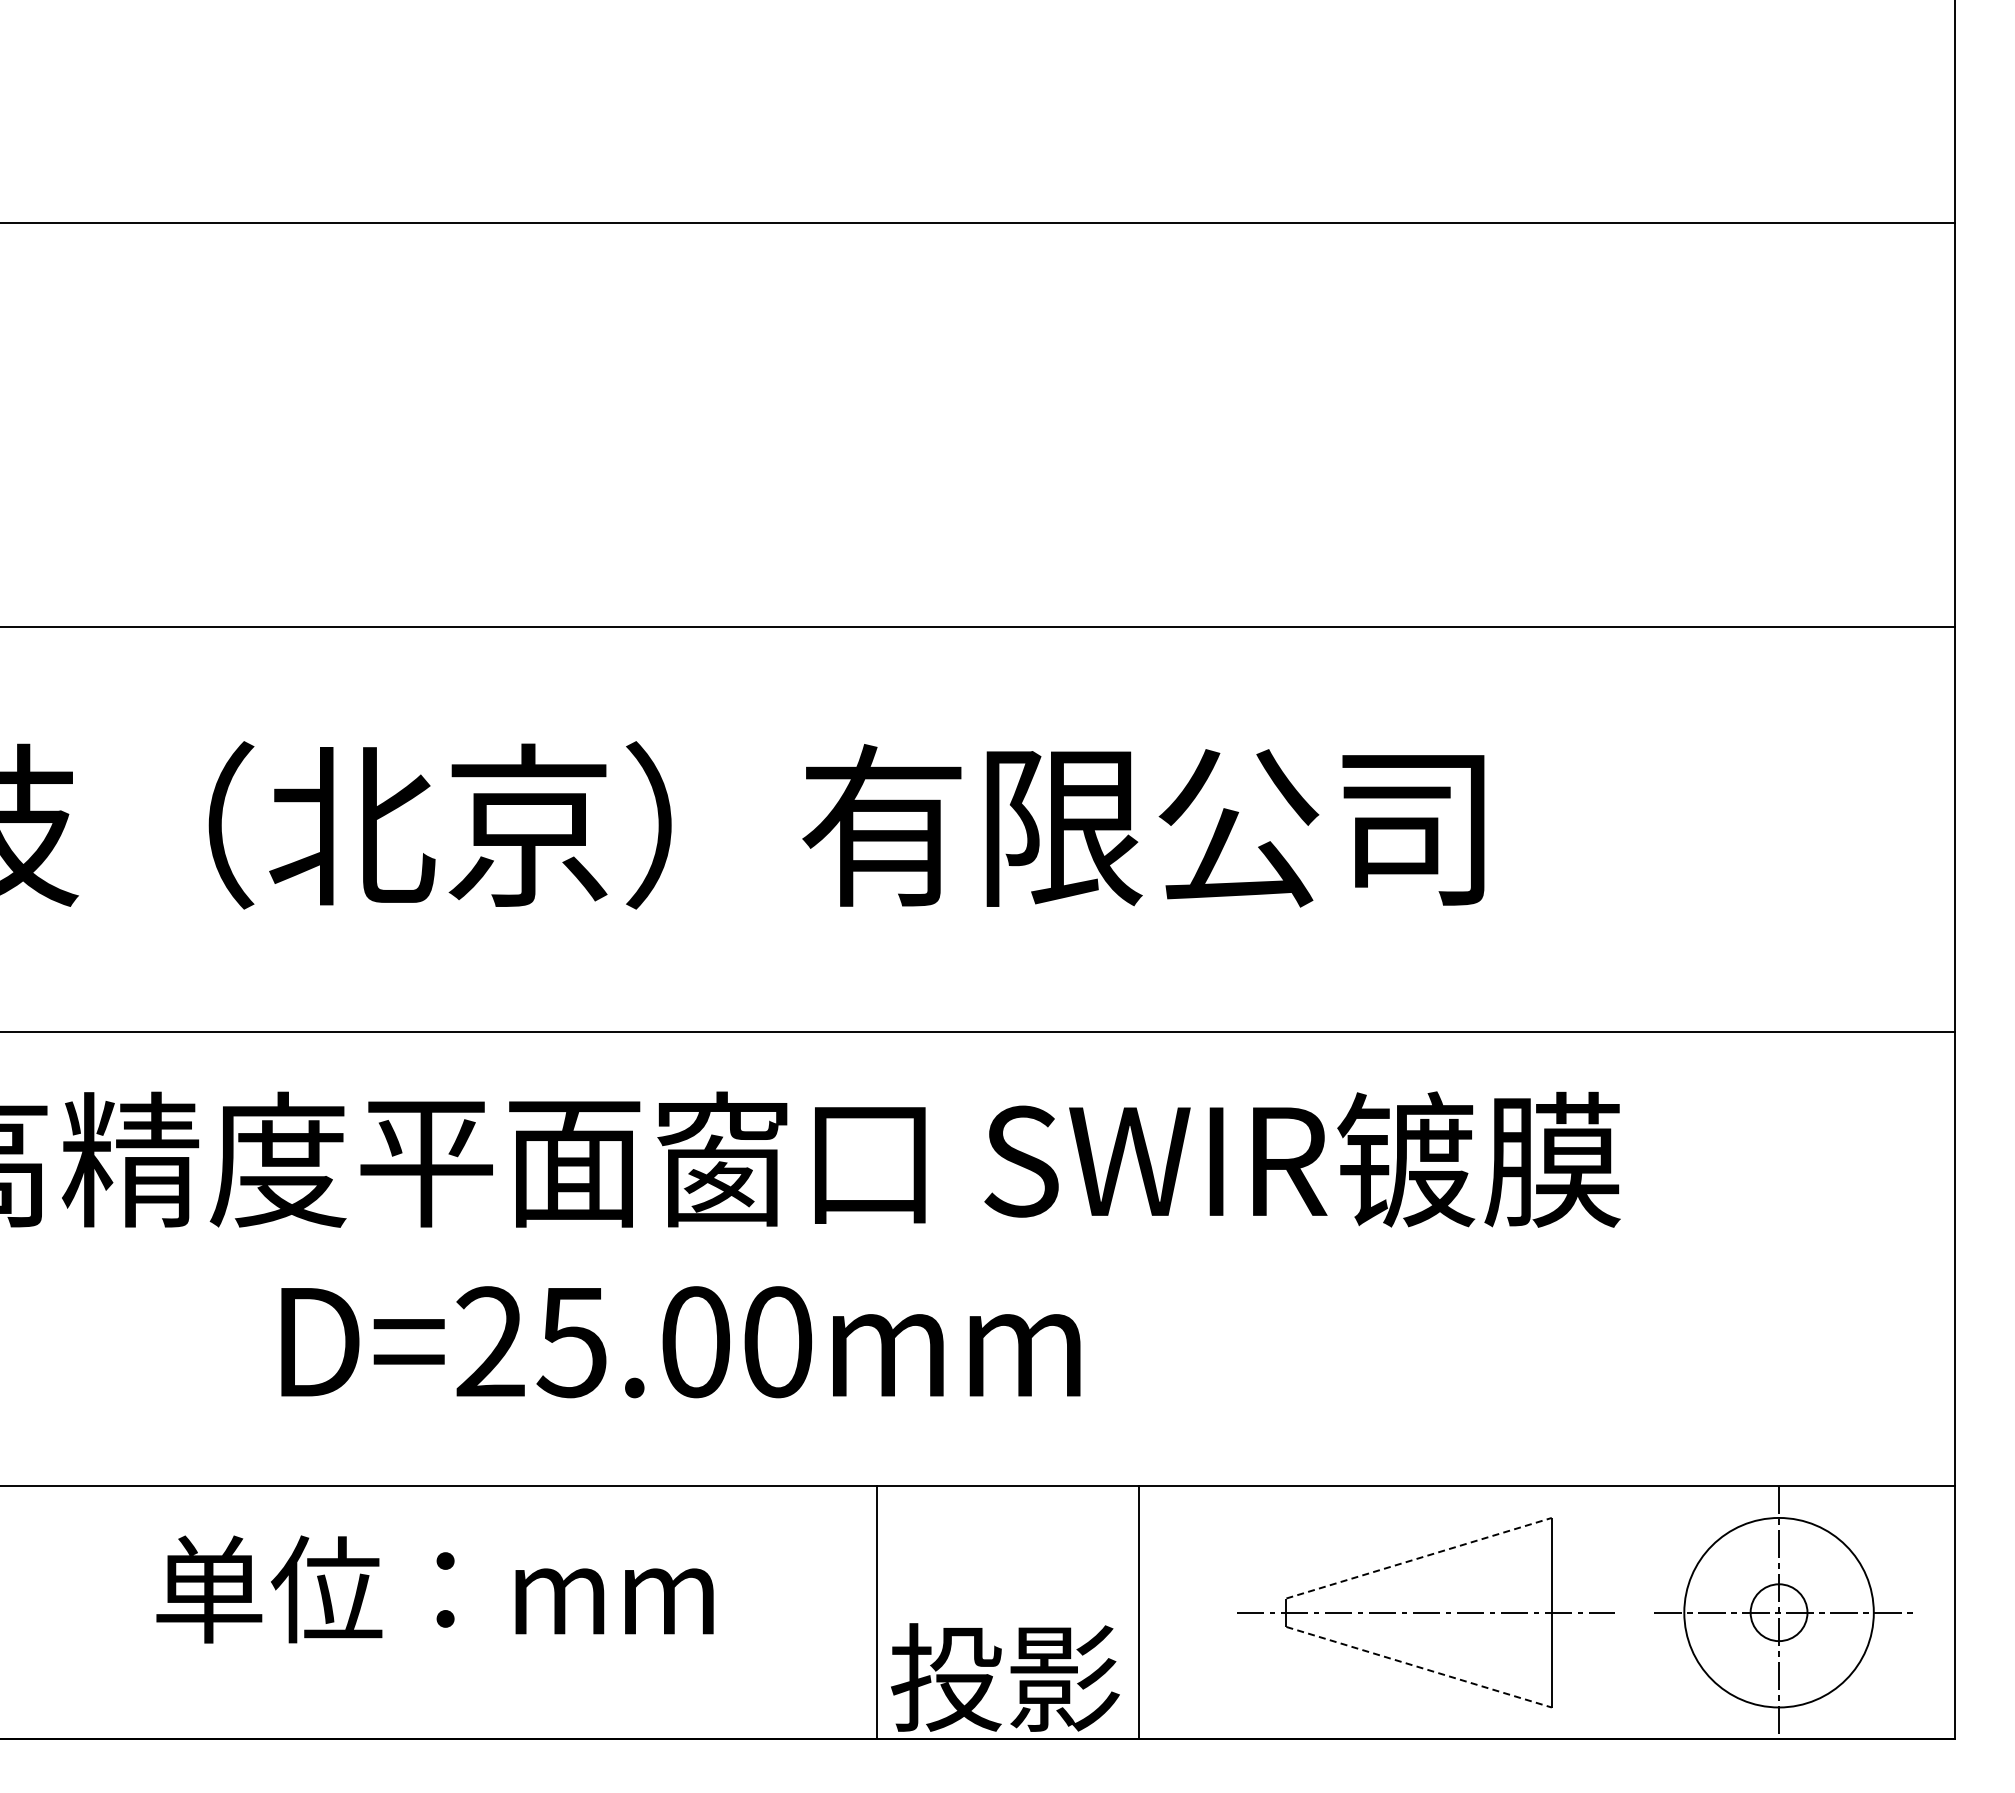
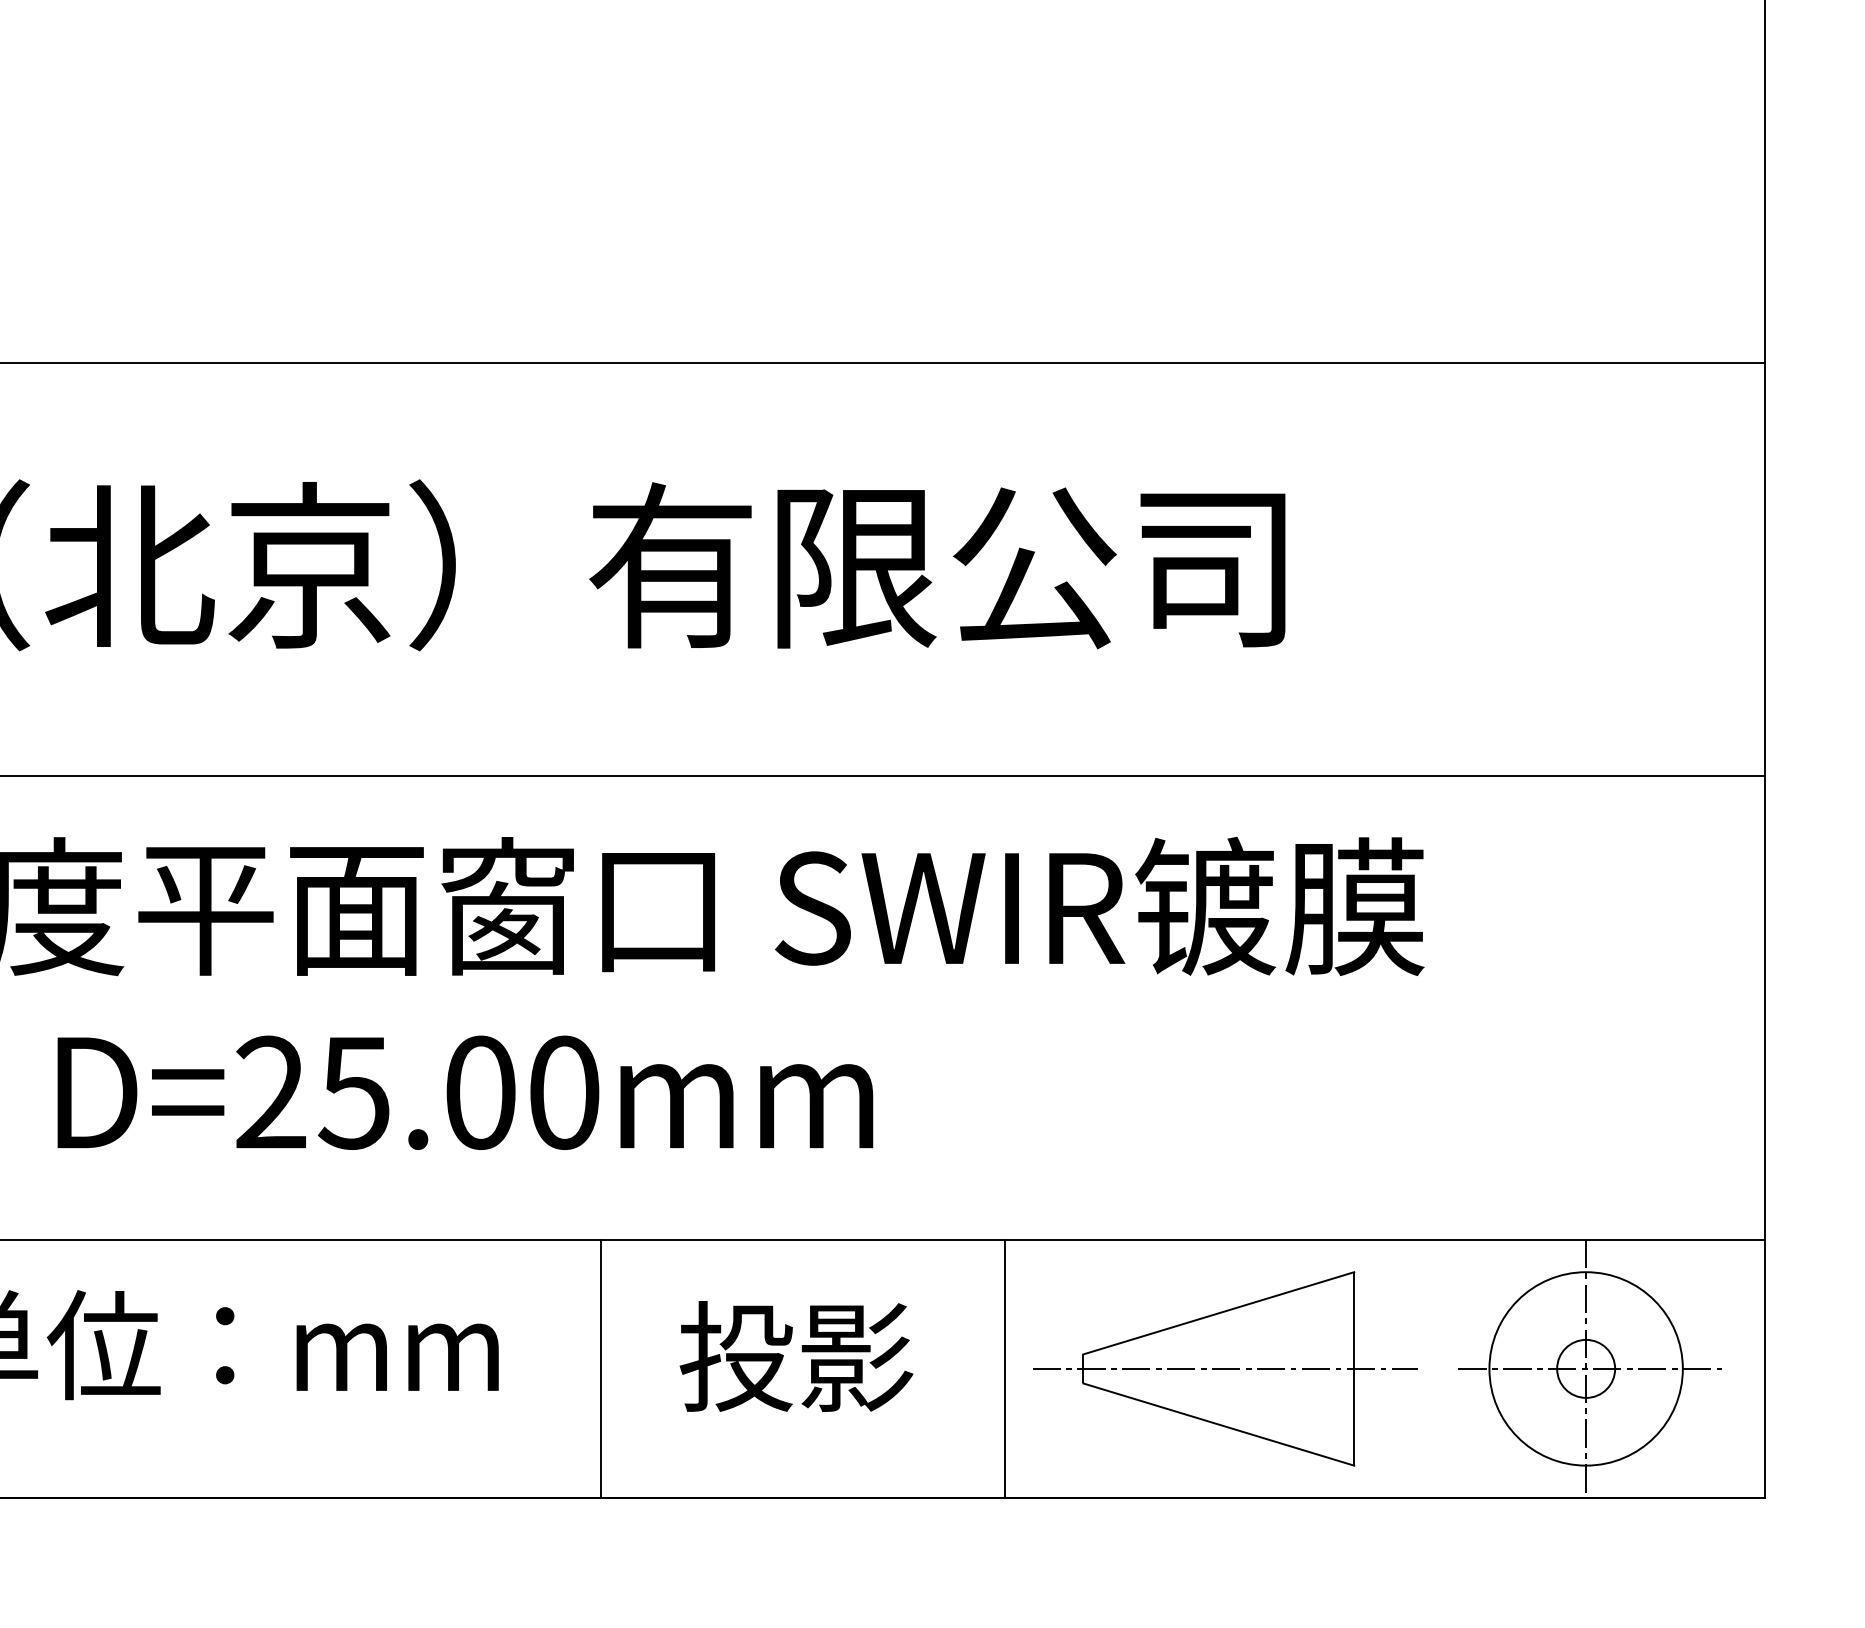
line: (1419, 1558) -> (1219, 1313), dashed -> solid
line: (877, 1612) -> (601, 1368), moved
line: (1139, 1612) -> (1005, 1368), moved
line: (1419, 1667) -> (1219, 1424), dashed -> solid
text: (1005, 1677) -> (796, 1356), moved

